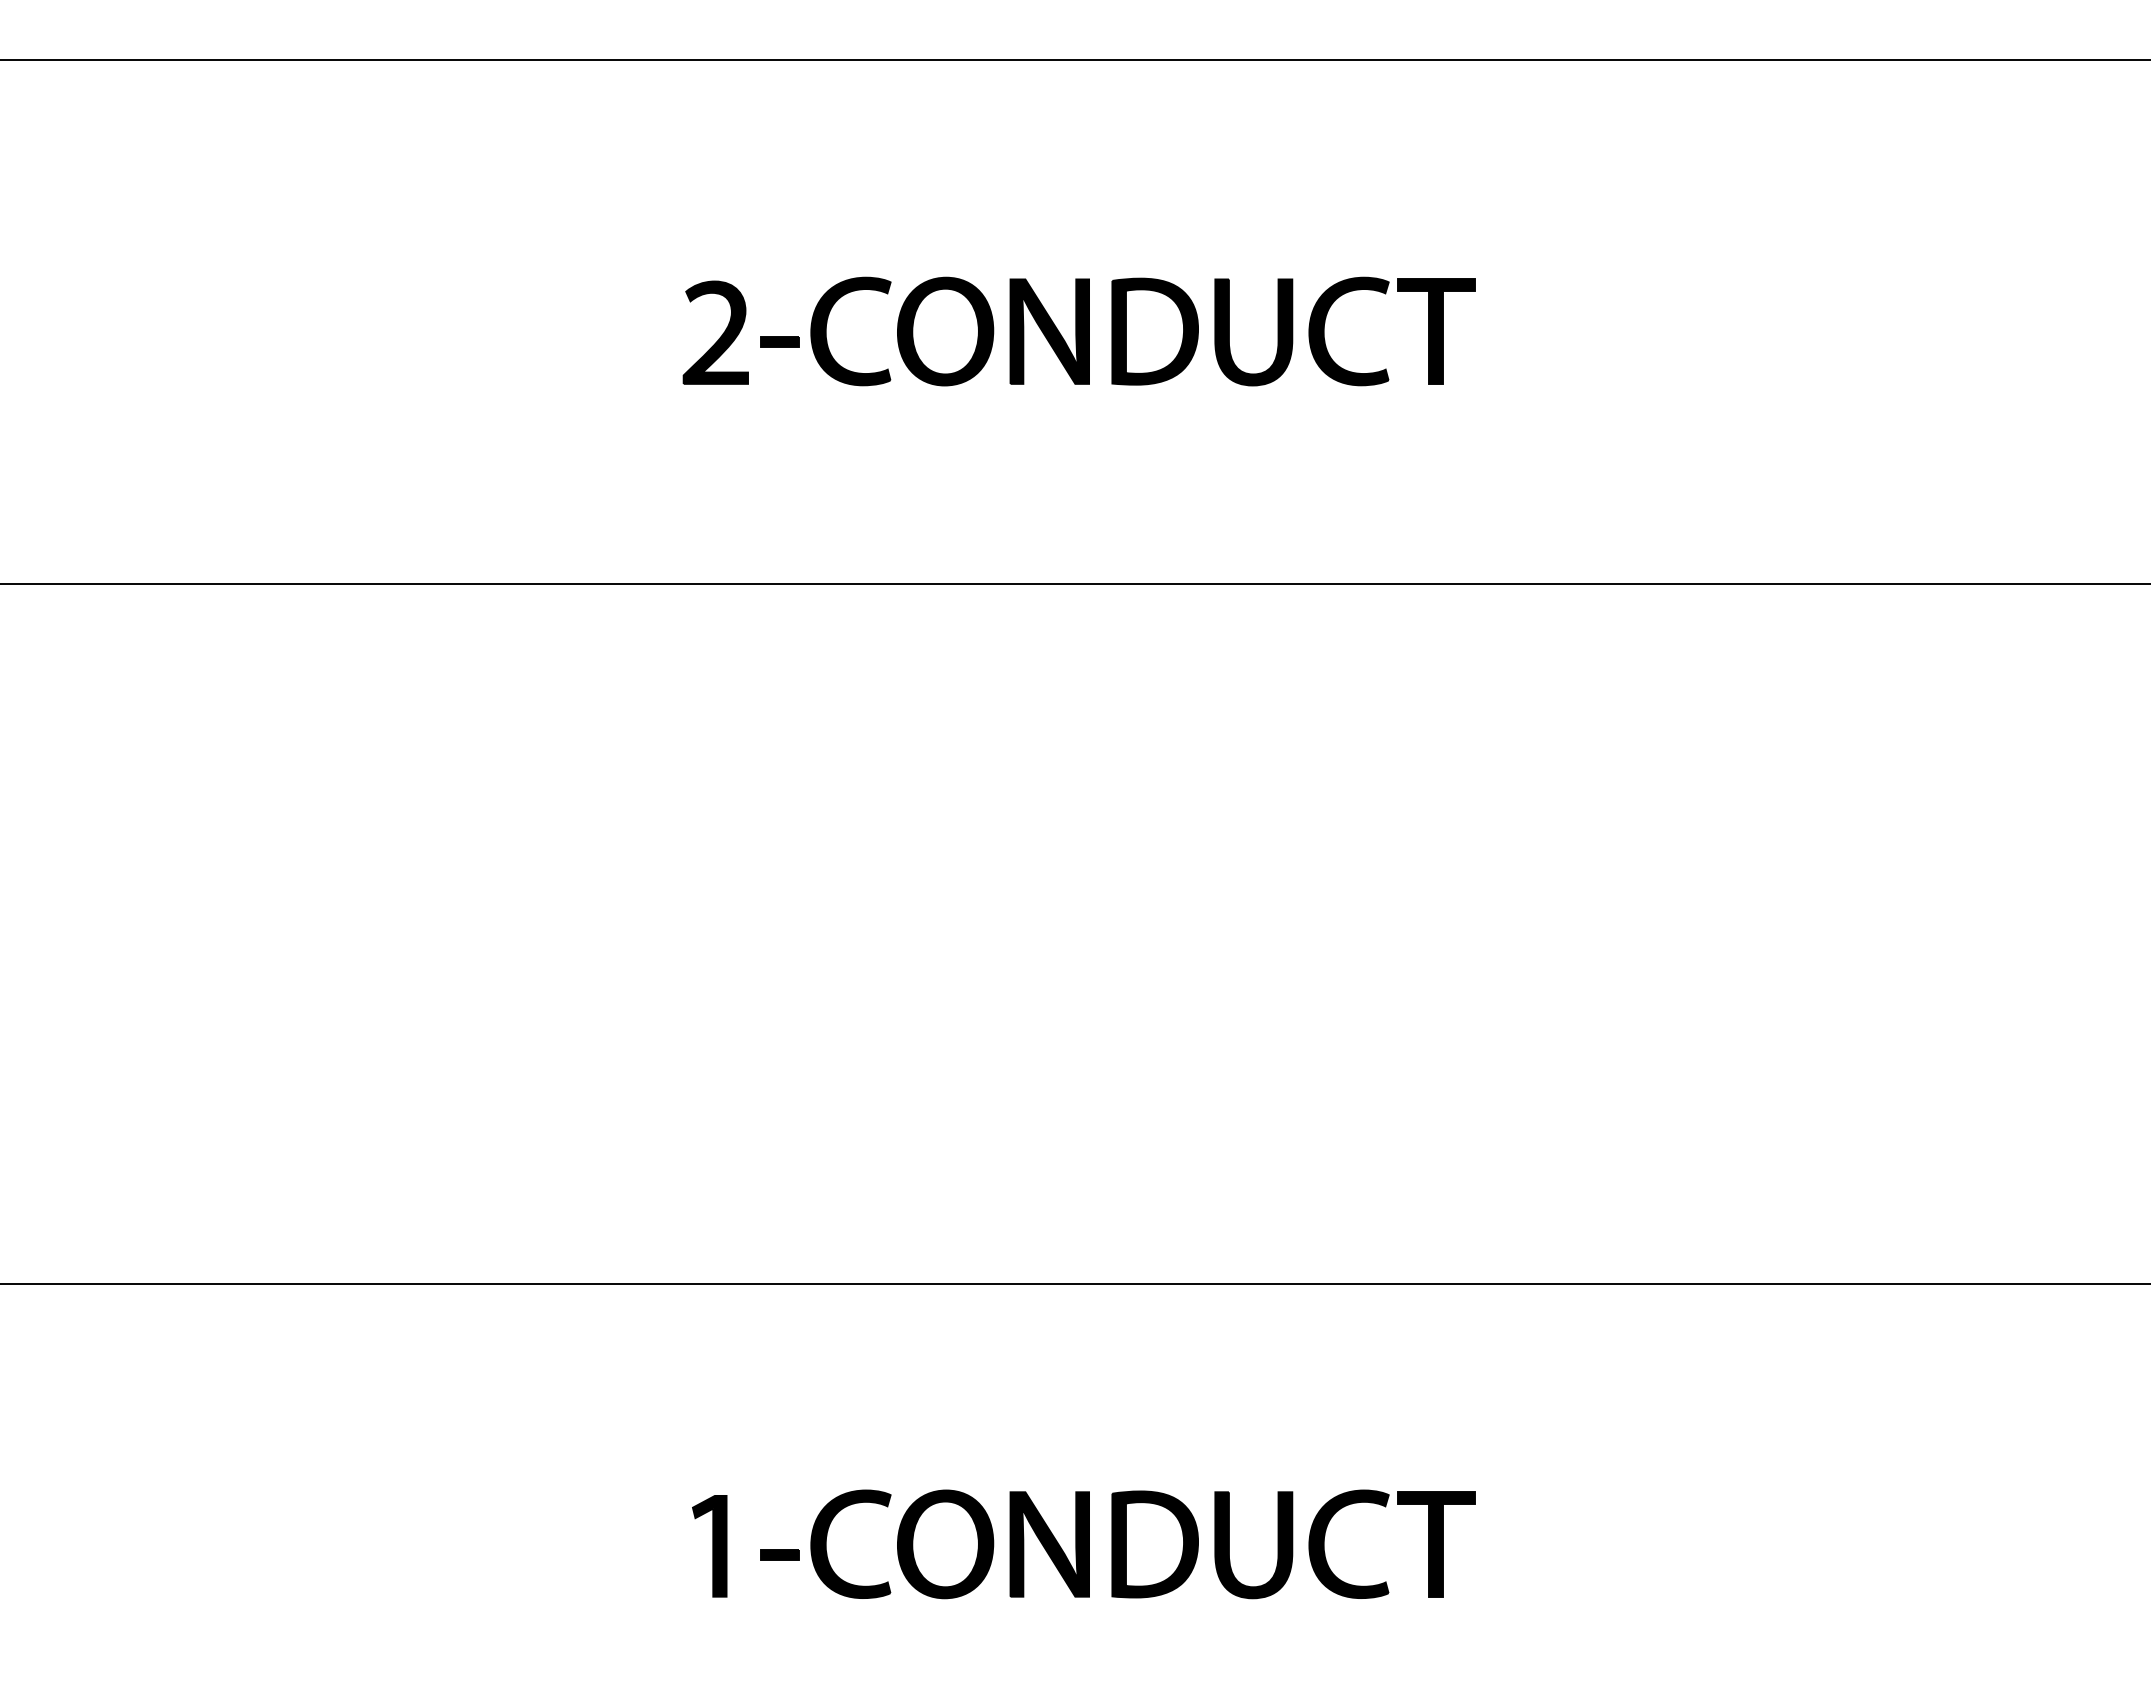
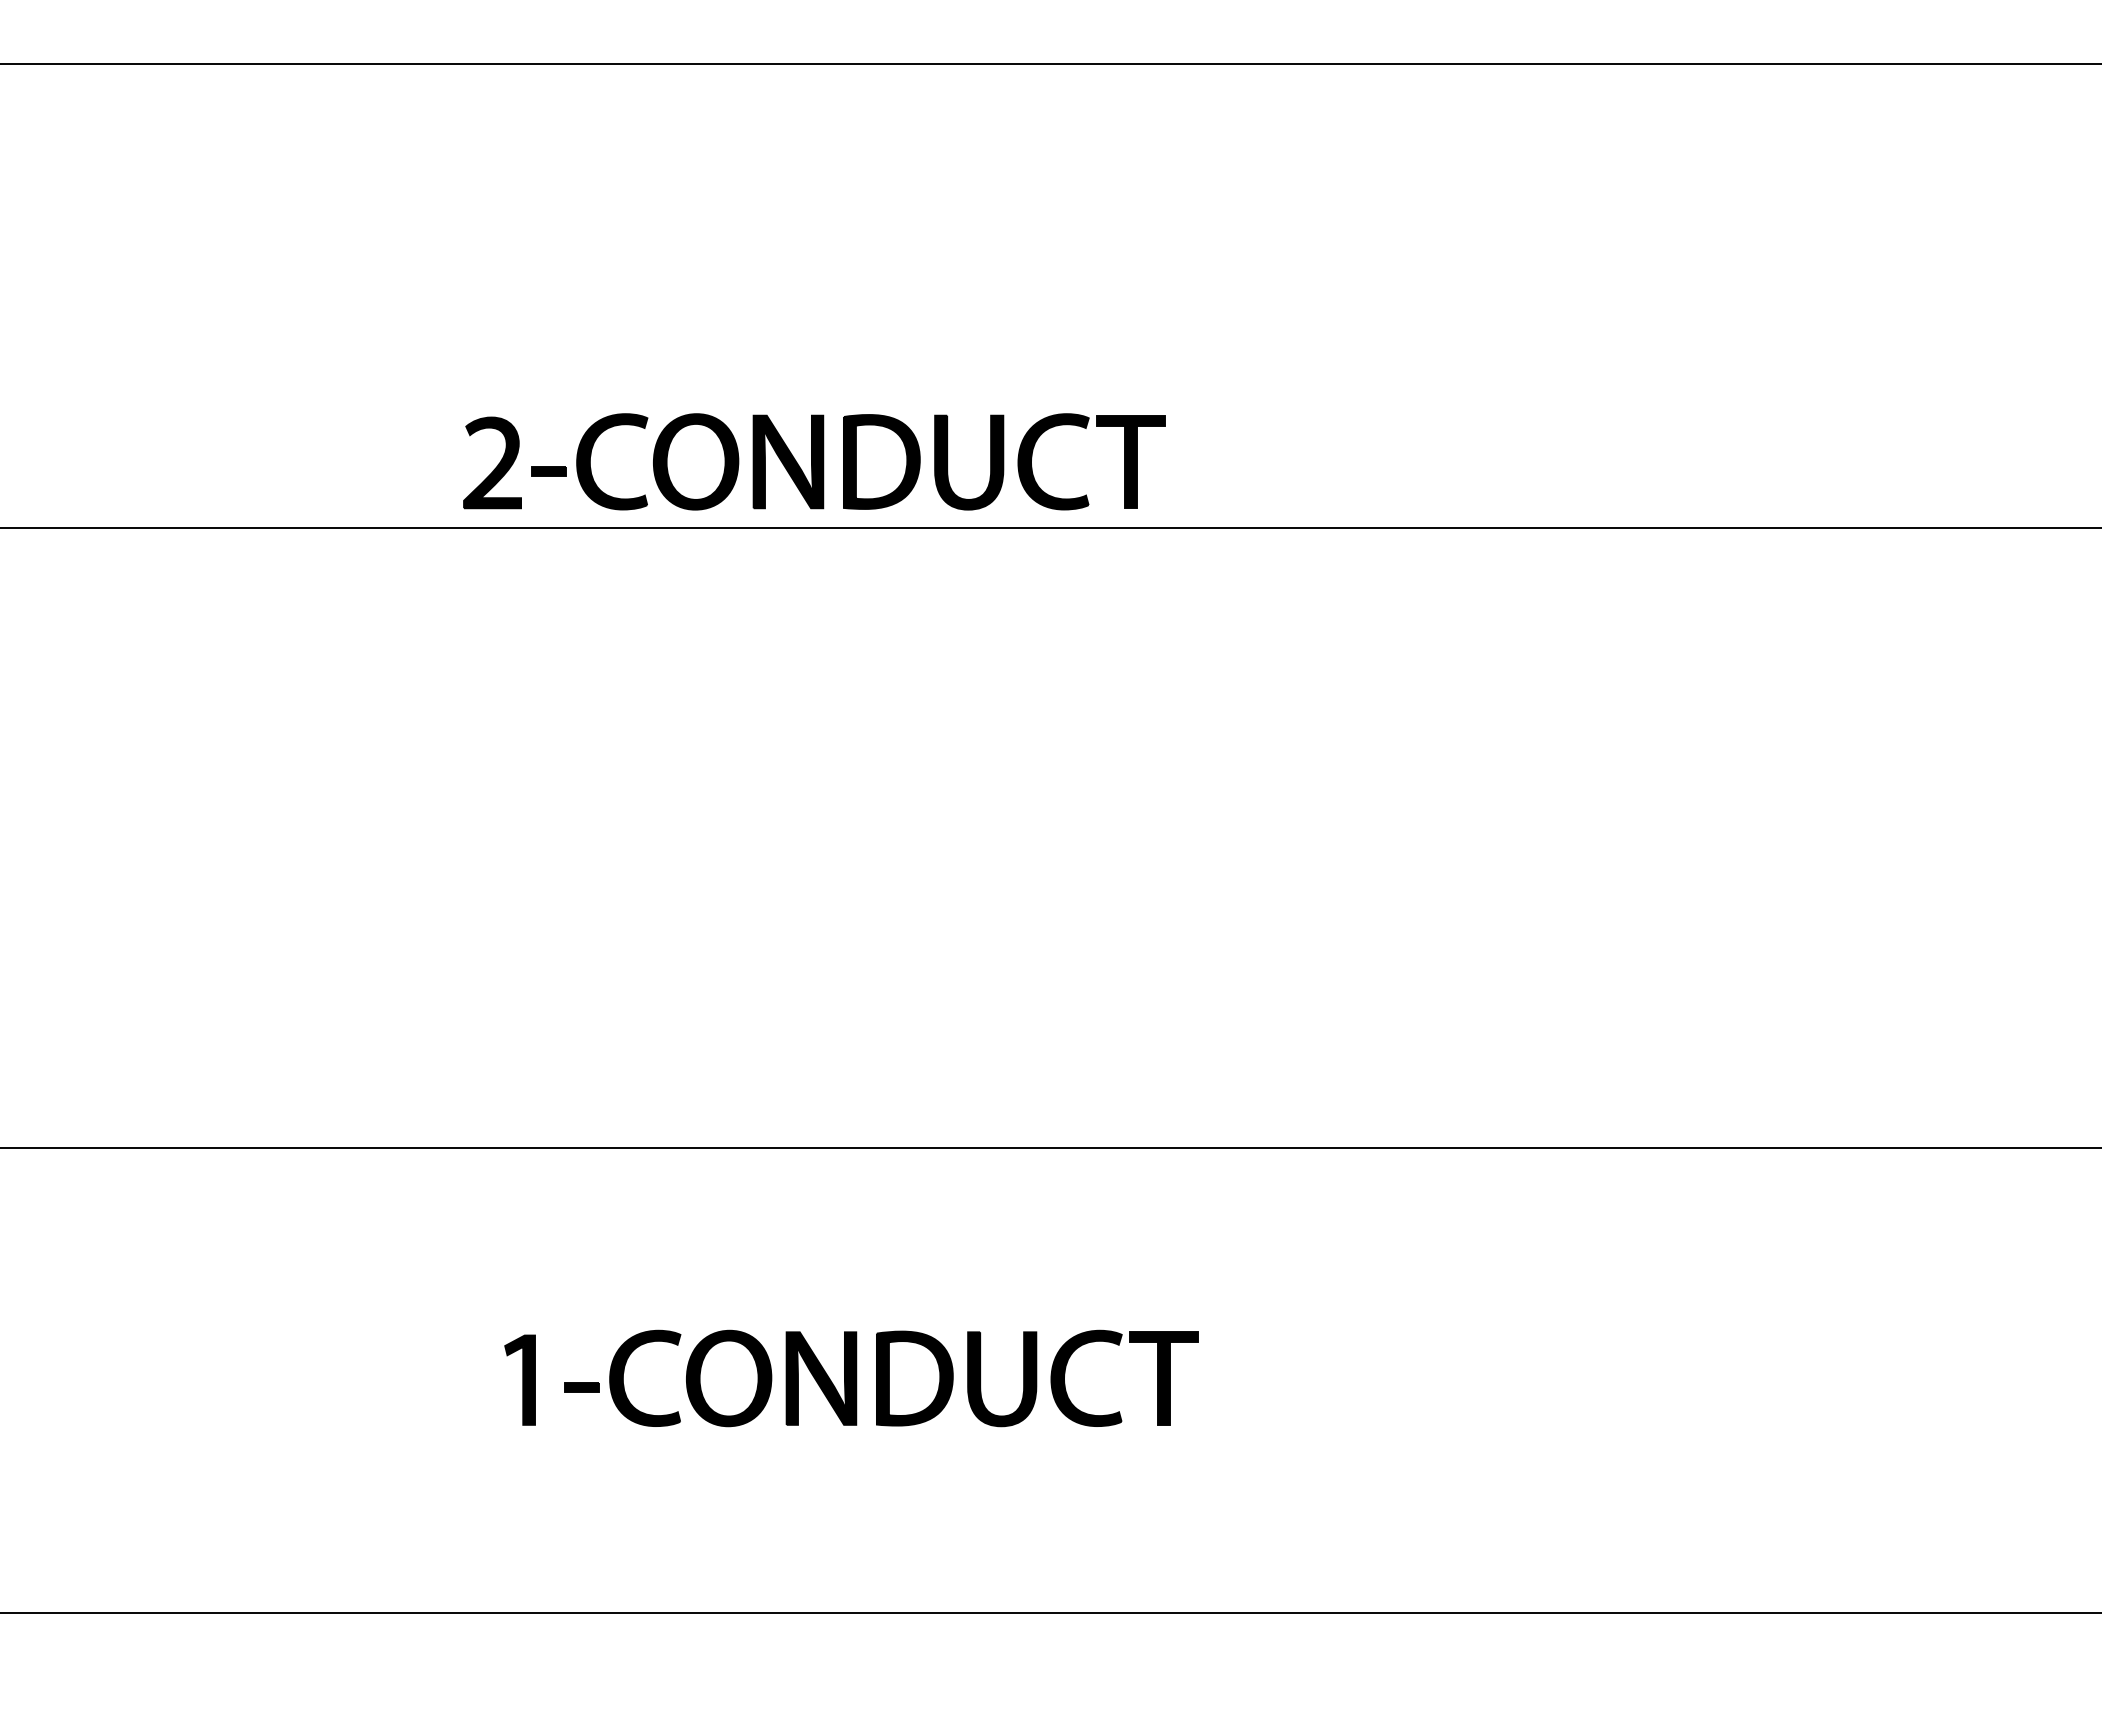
part: (1079, 331) -> (814, 461), moved

